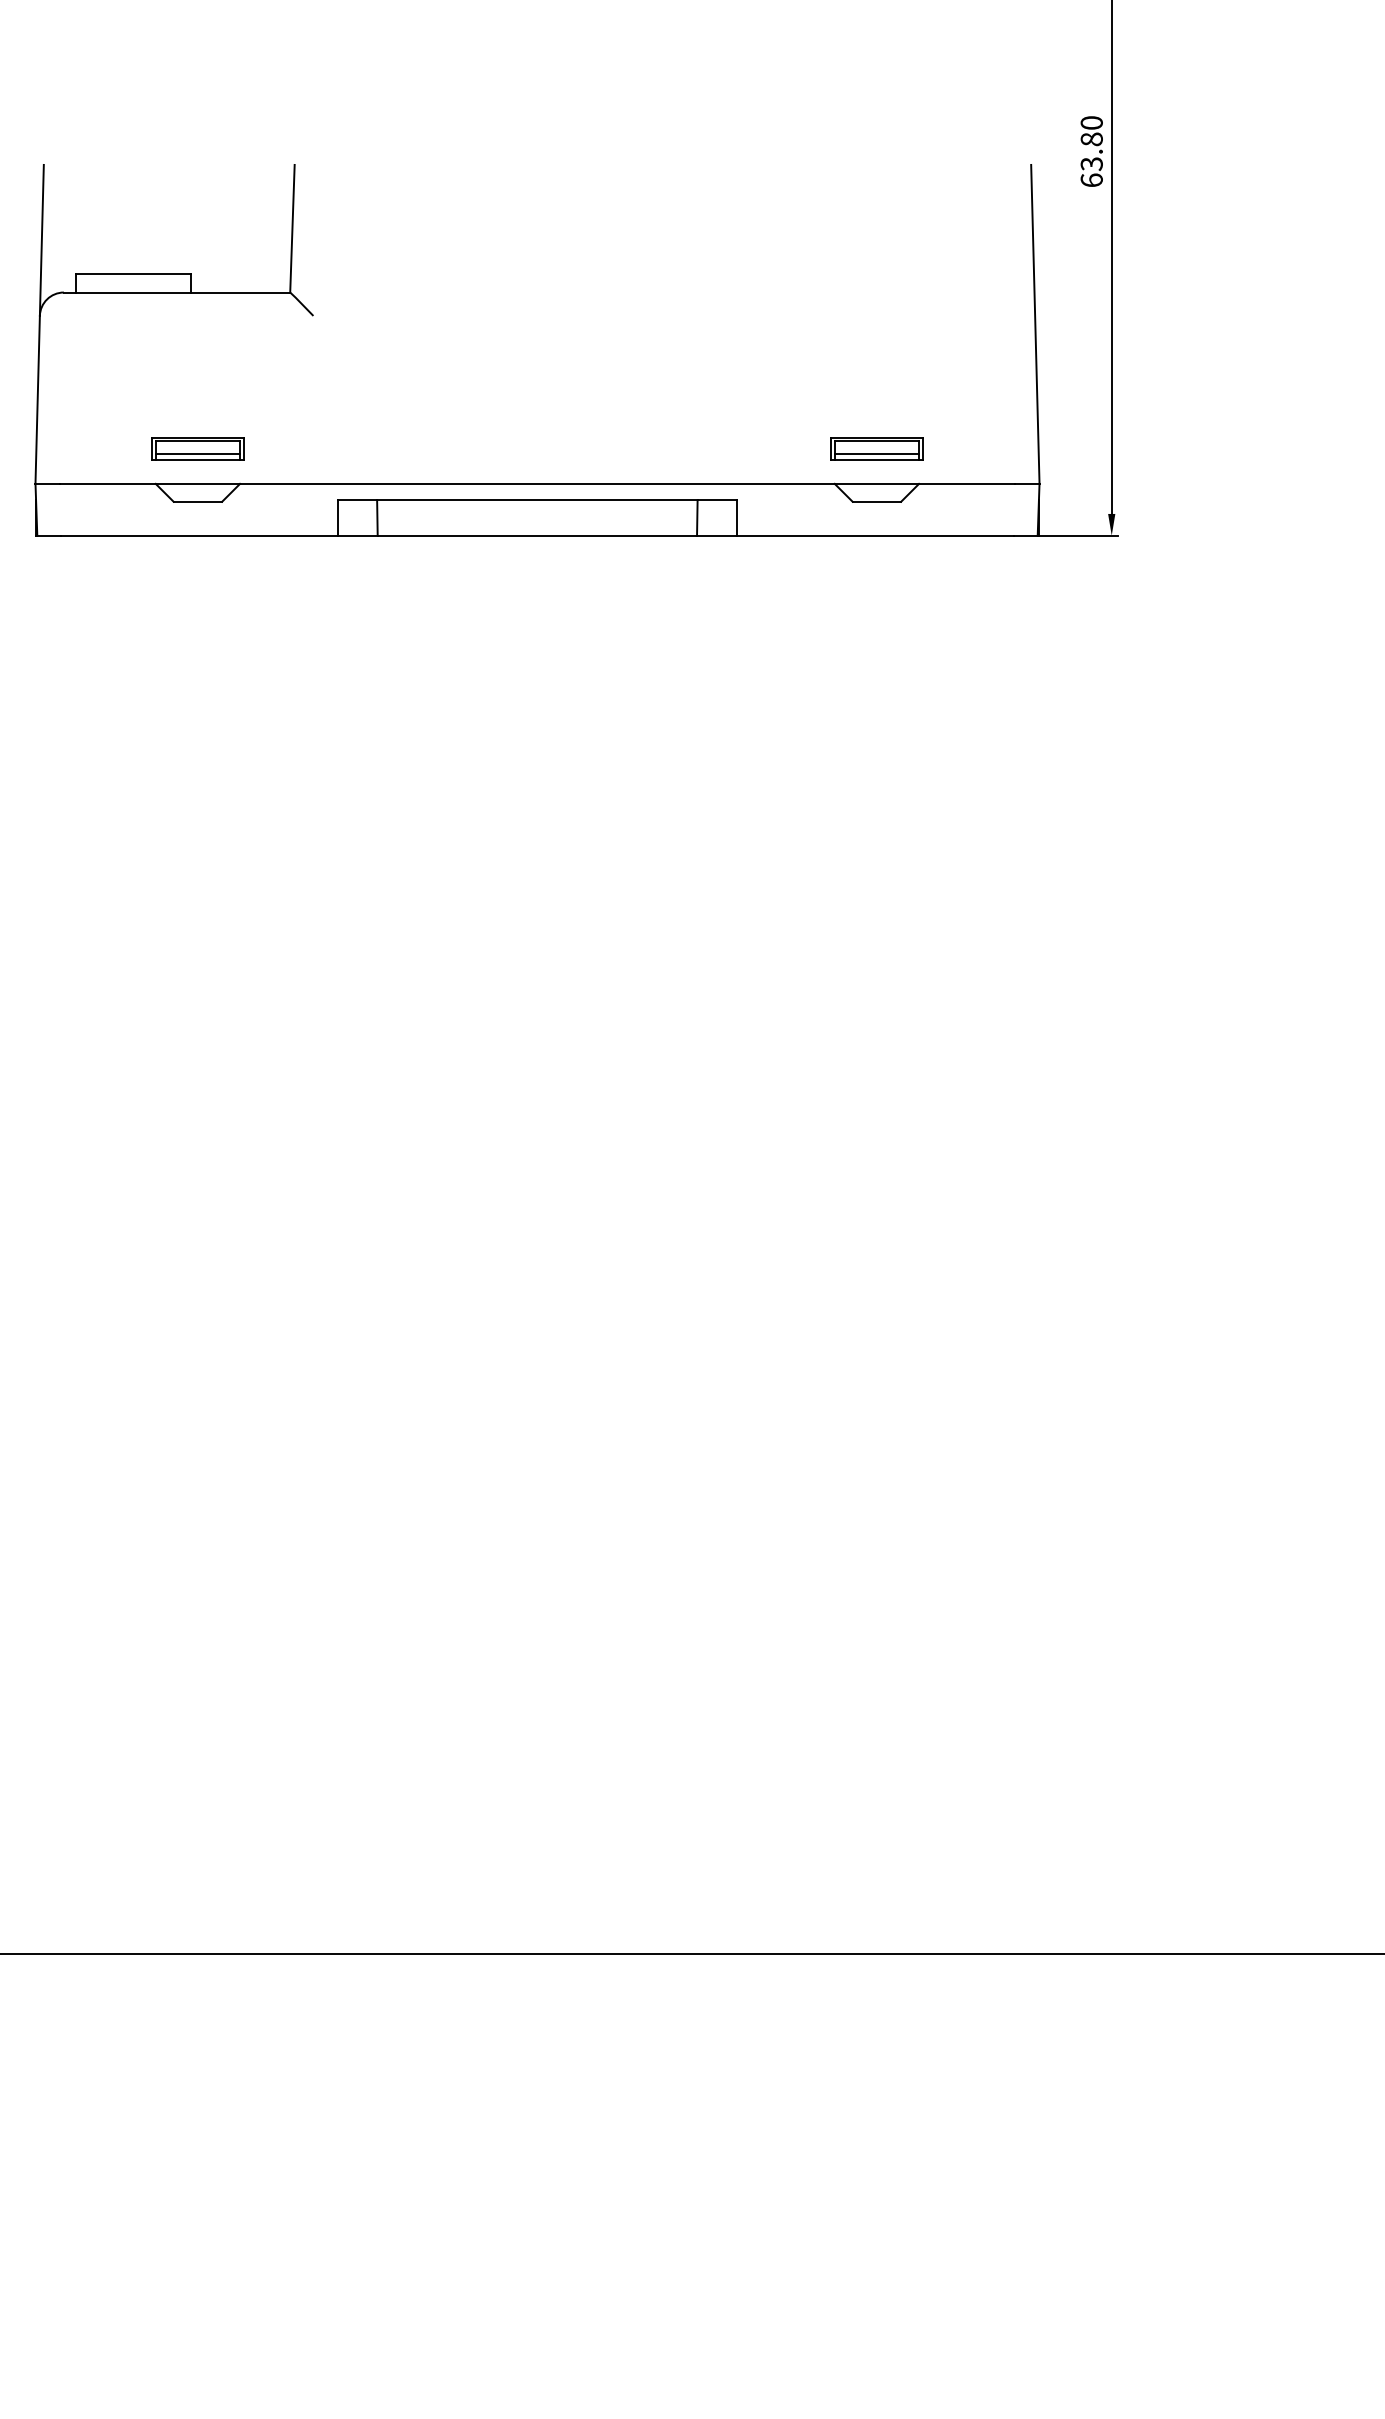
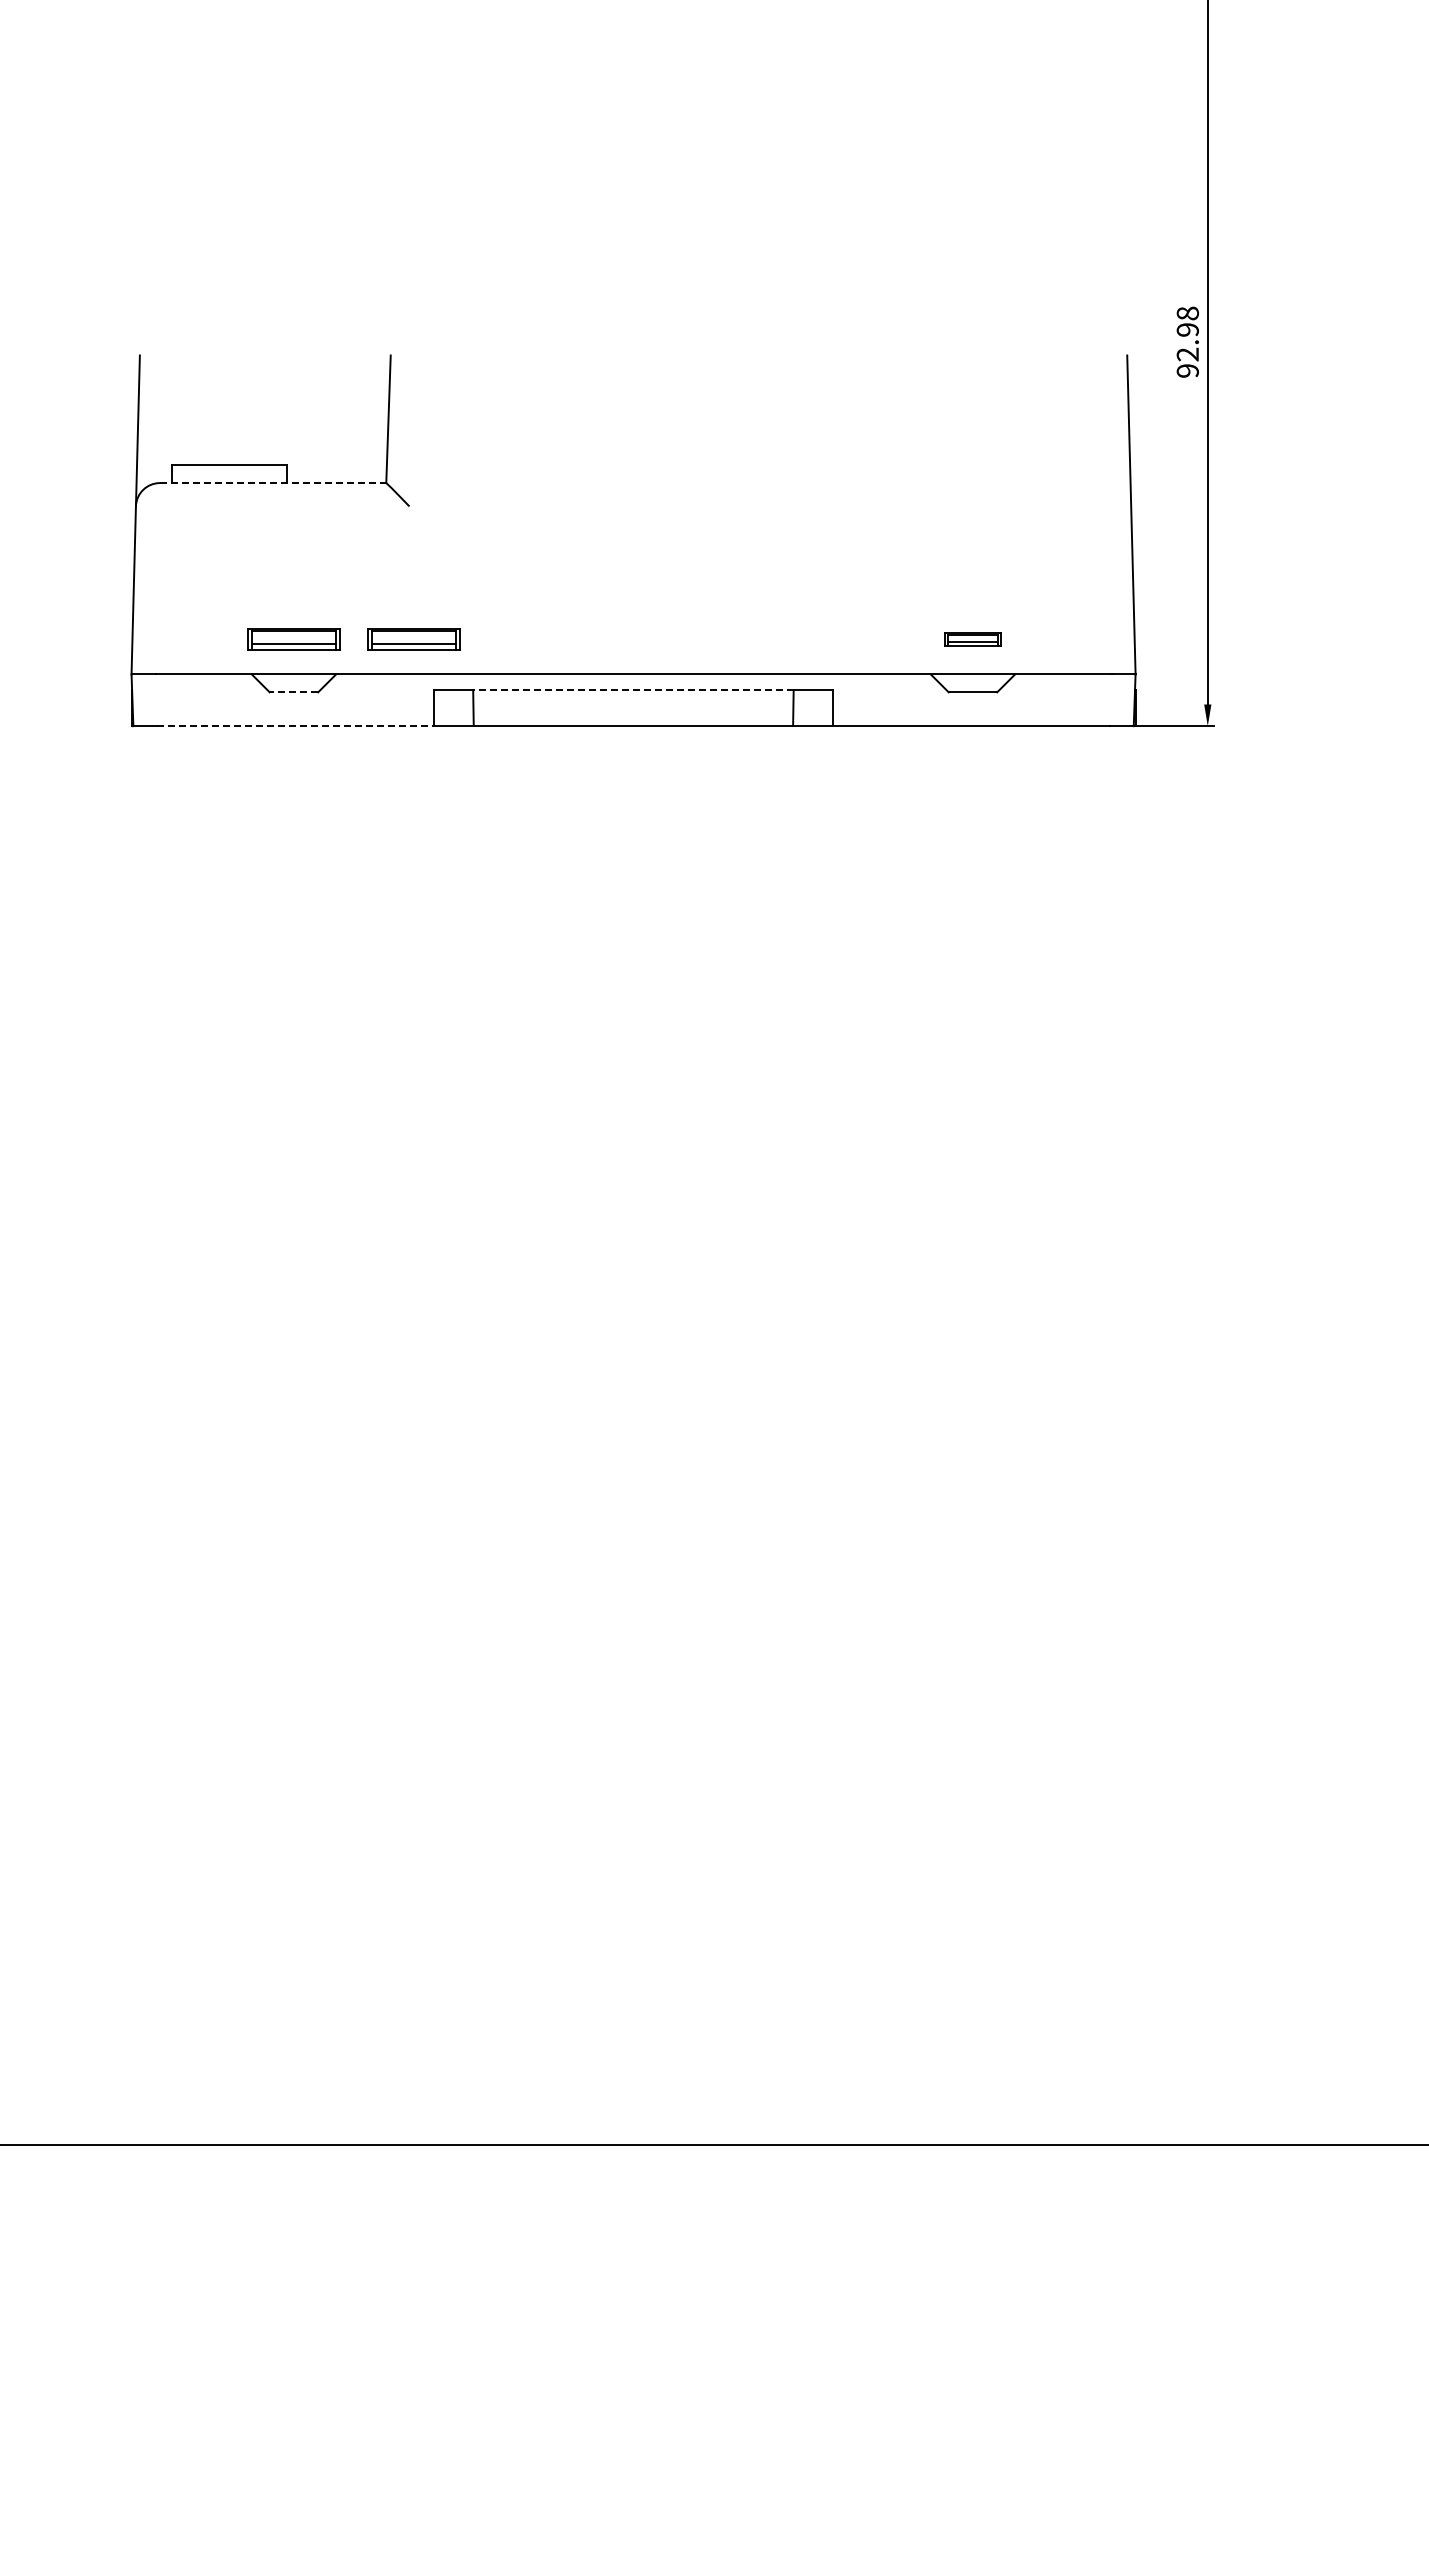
text: (1091, 150) -> (1187, 341), 63.80 -> 92.98
line: (177, 292) -> (273, 483), solid -> dashed
part: (317, 448) -> (413, 639), added
part: (876, 448) -> (972, 639), size x0.6
line: (536, 499) -> (632, 690), solid -> dashed
line: (197, 501) -> (293, 692), solid -> dashed
line: (200, 535) -> (296, 726), solid -> dashed

